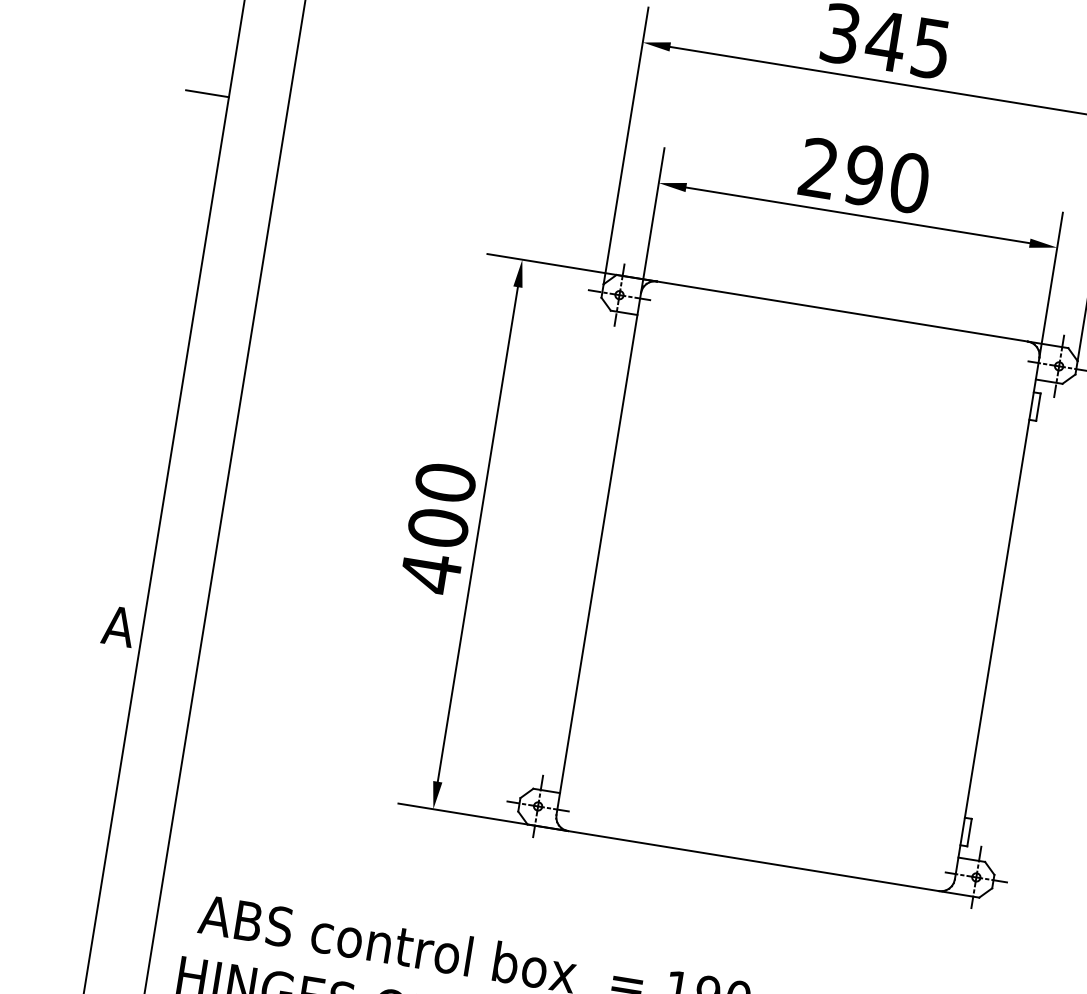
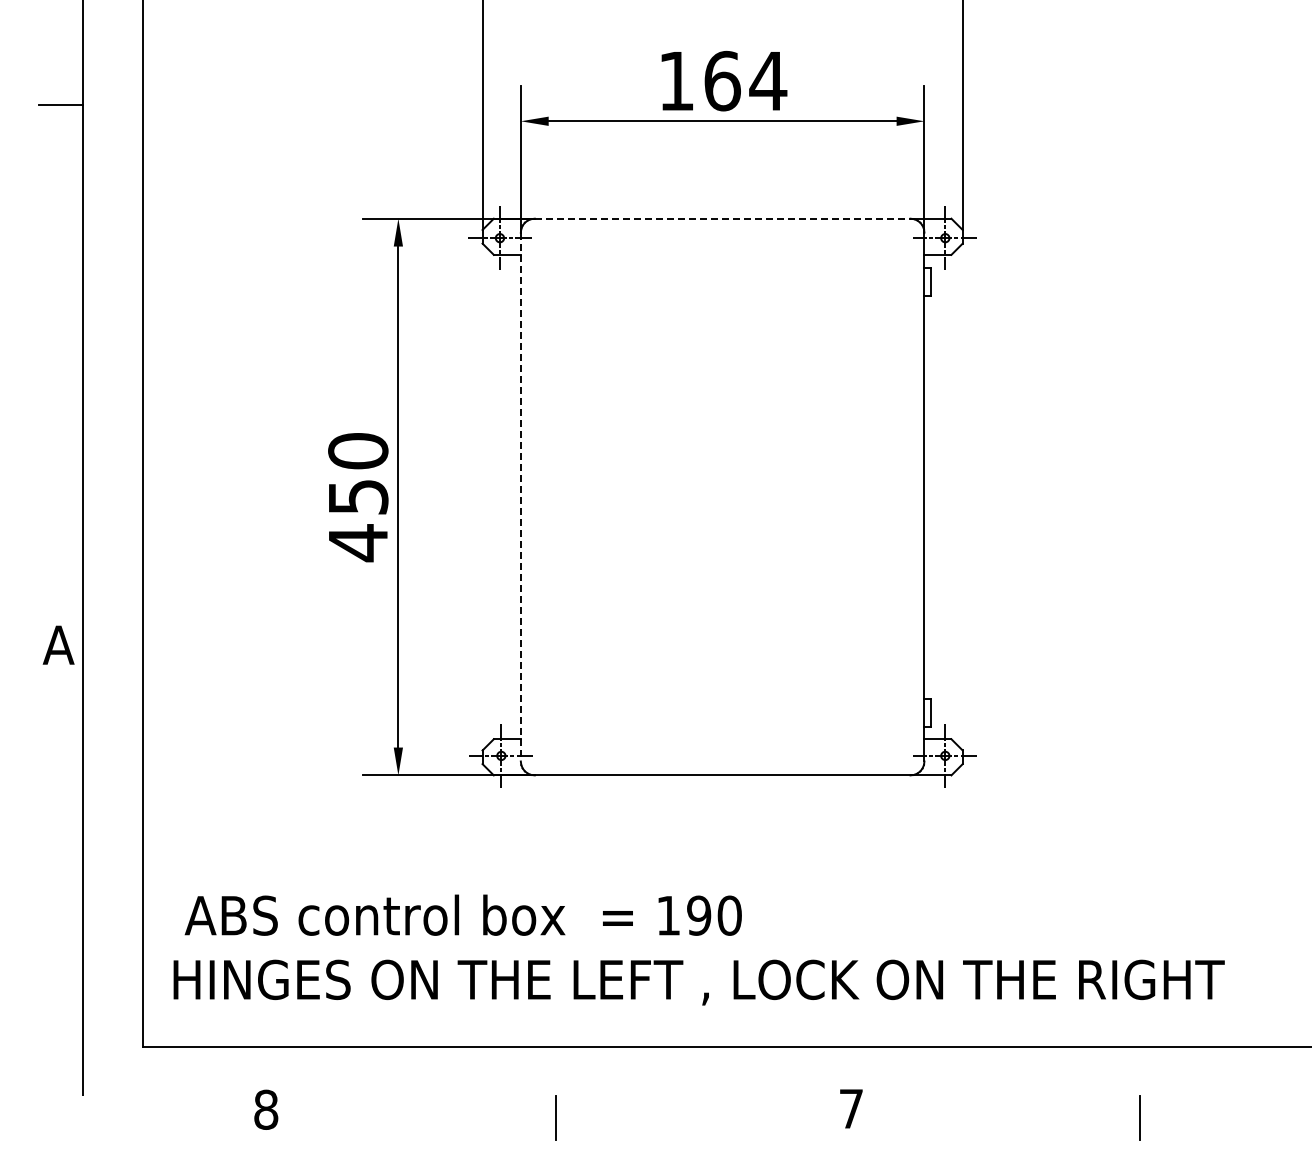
text: (865, 175) -> (723, 80), 290 -> 164
line: (842, 311) -> (722, 218), solid -> dashed
text: (438, 527) -> (358, 496), 400 -> 450
line: (598, 554) -> (520, 497), solid -> dashed

